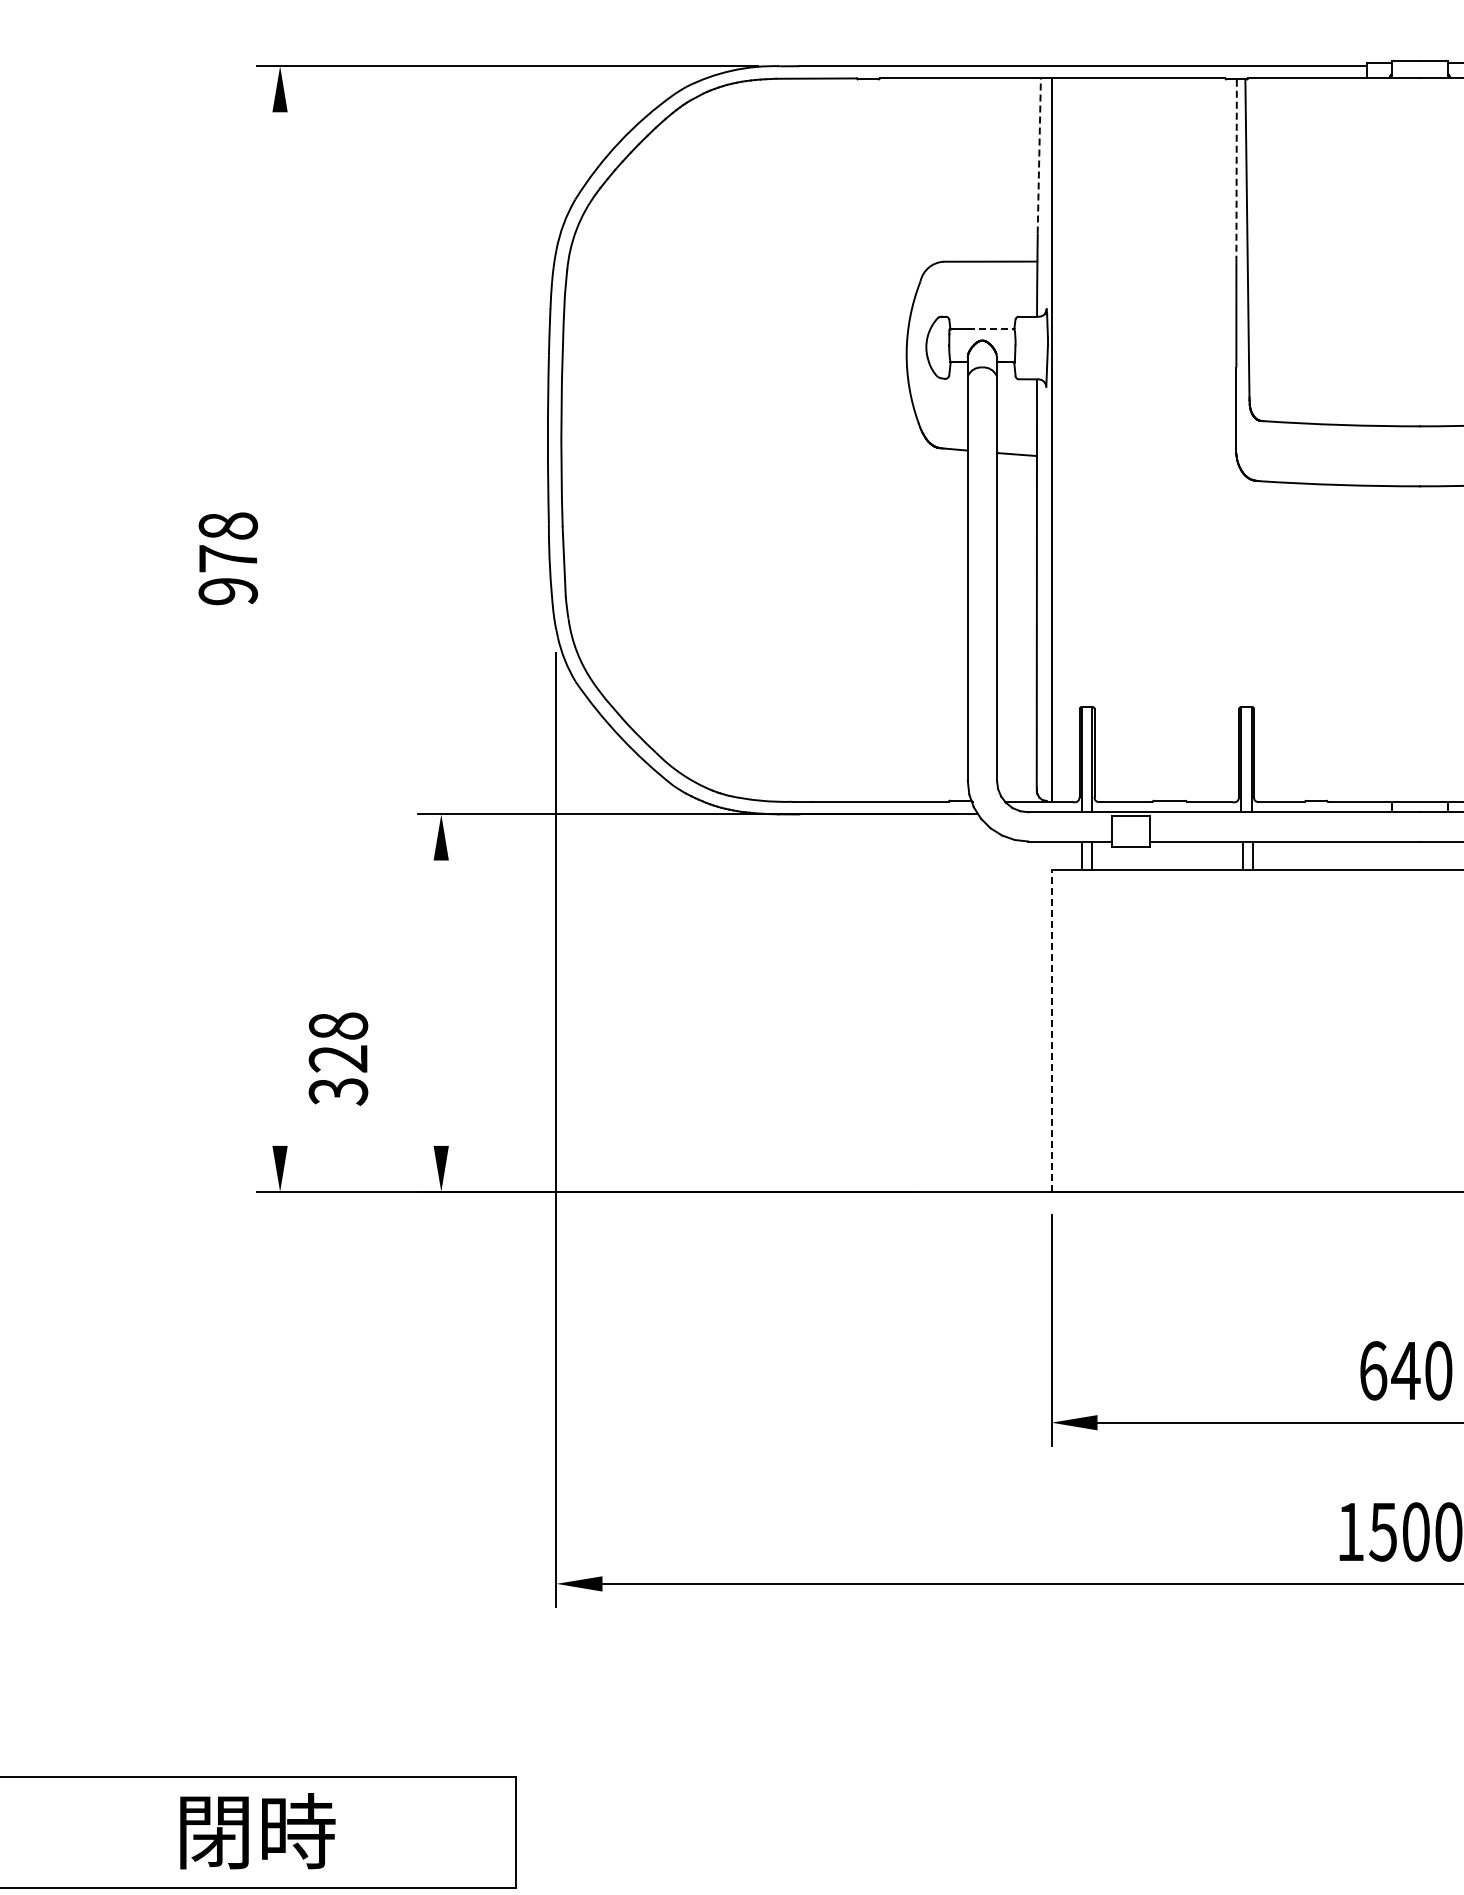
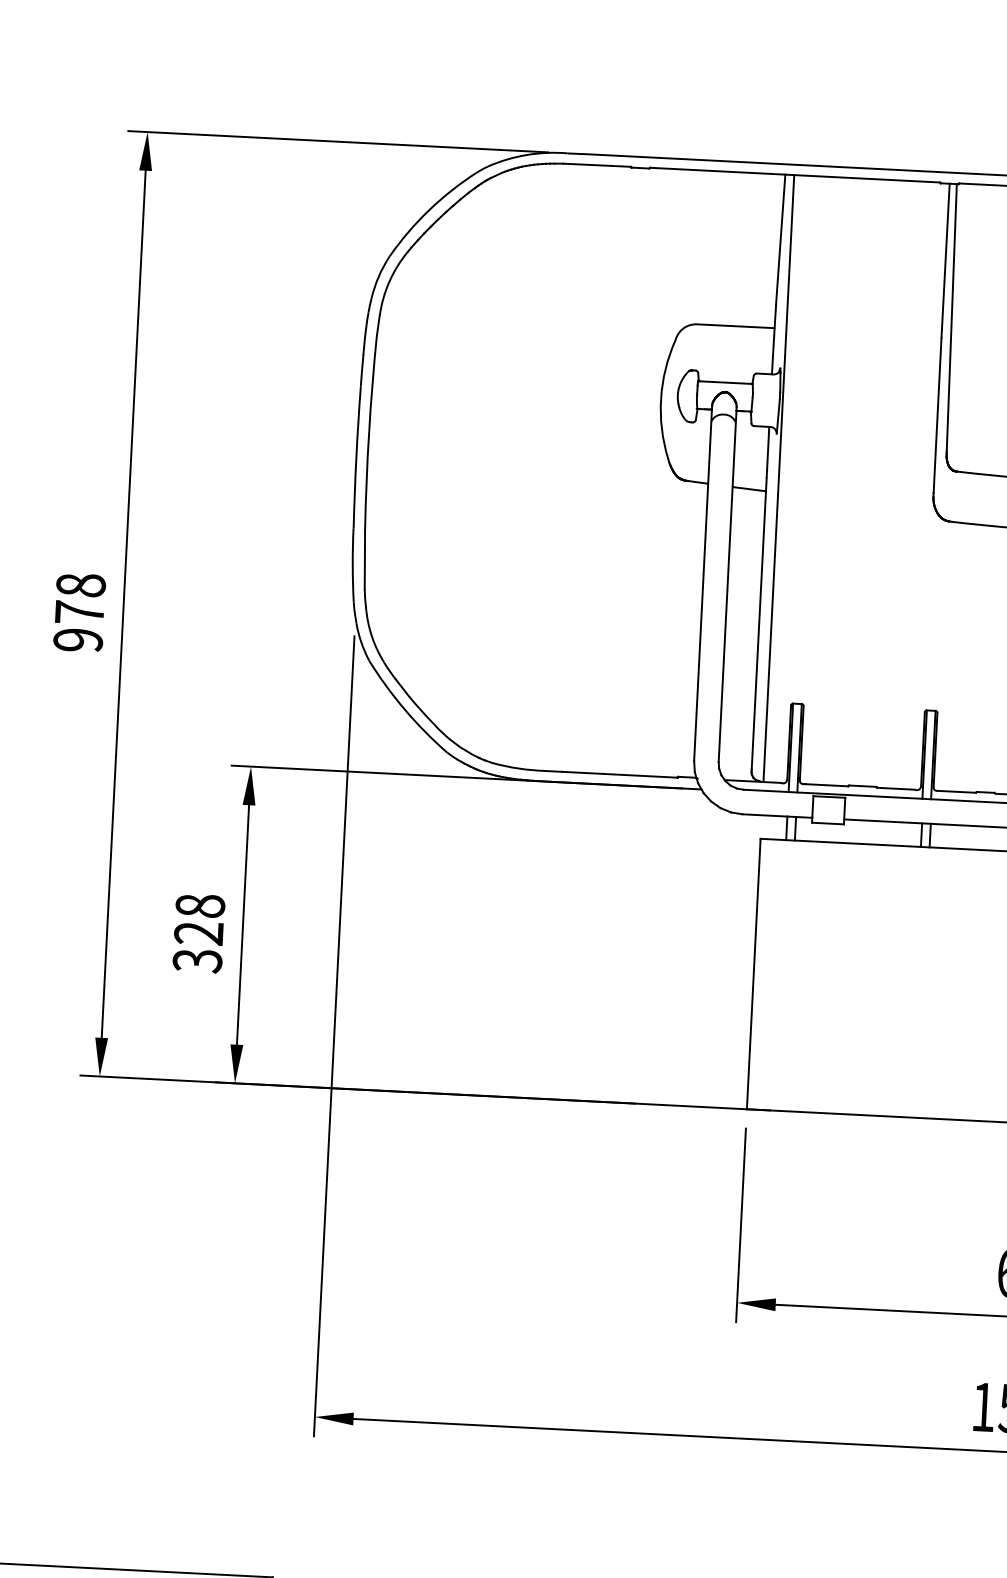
line: (1039, 155) -> (780, 239), dashed -> solid
line: (1236, 171) -> (945, 261), dashed -> solid
line: (991, 329) -> (733, 383), dashed -> solid
text: (227, 558) -> (79, 612), moved
line: (280, 628) -> (124, 603), added
line: (441, 1002) -> (243, 924), added
line: (1051, 1030) -> (753, 973), dashed -> solid
text: (338, 1058) -> (199, 933), moved

